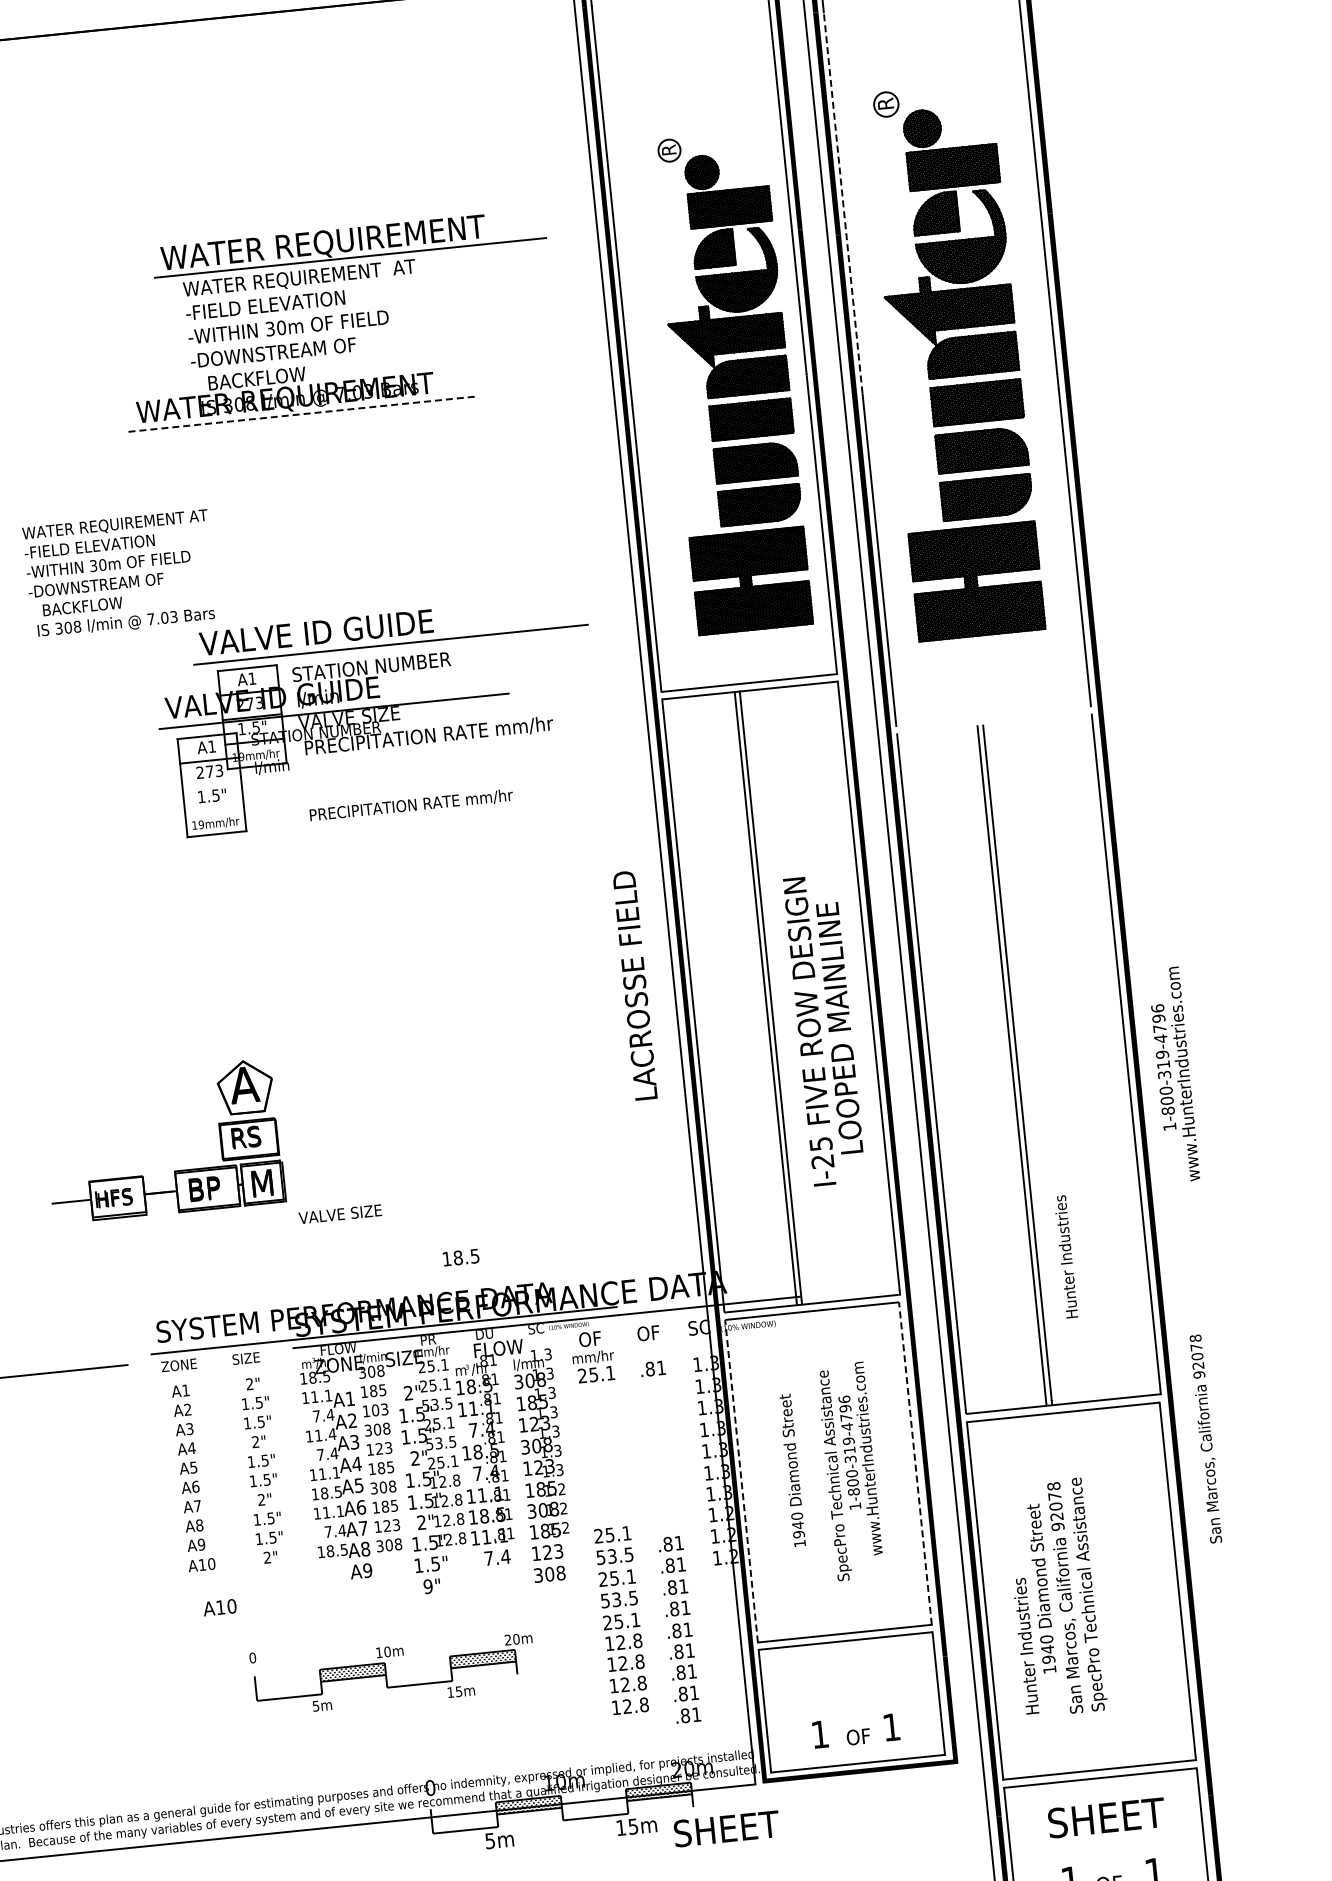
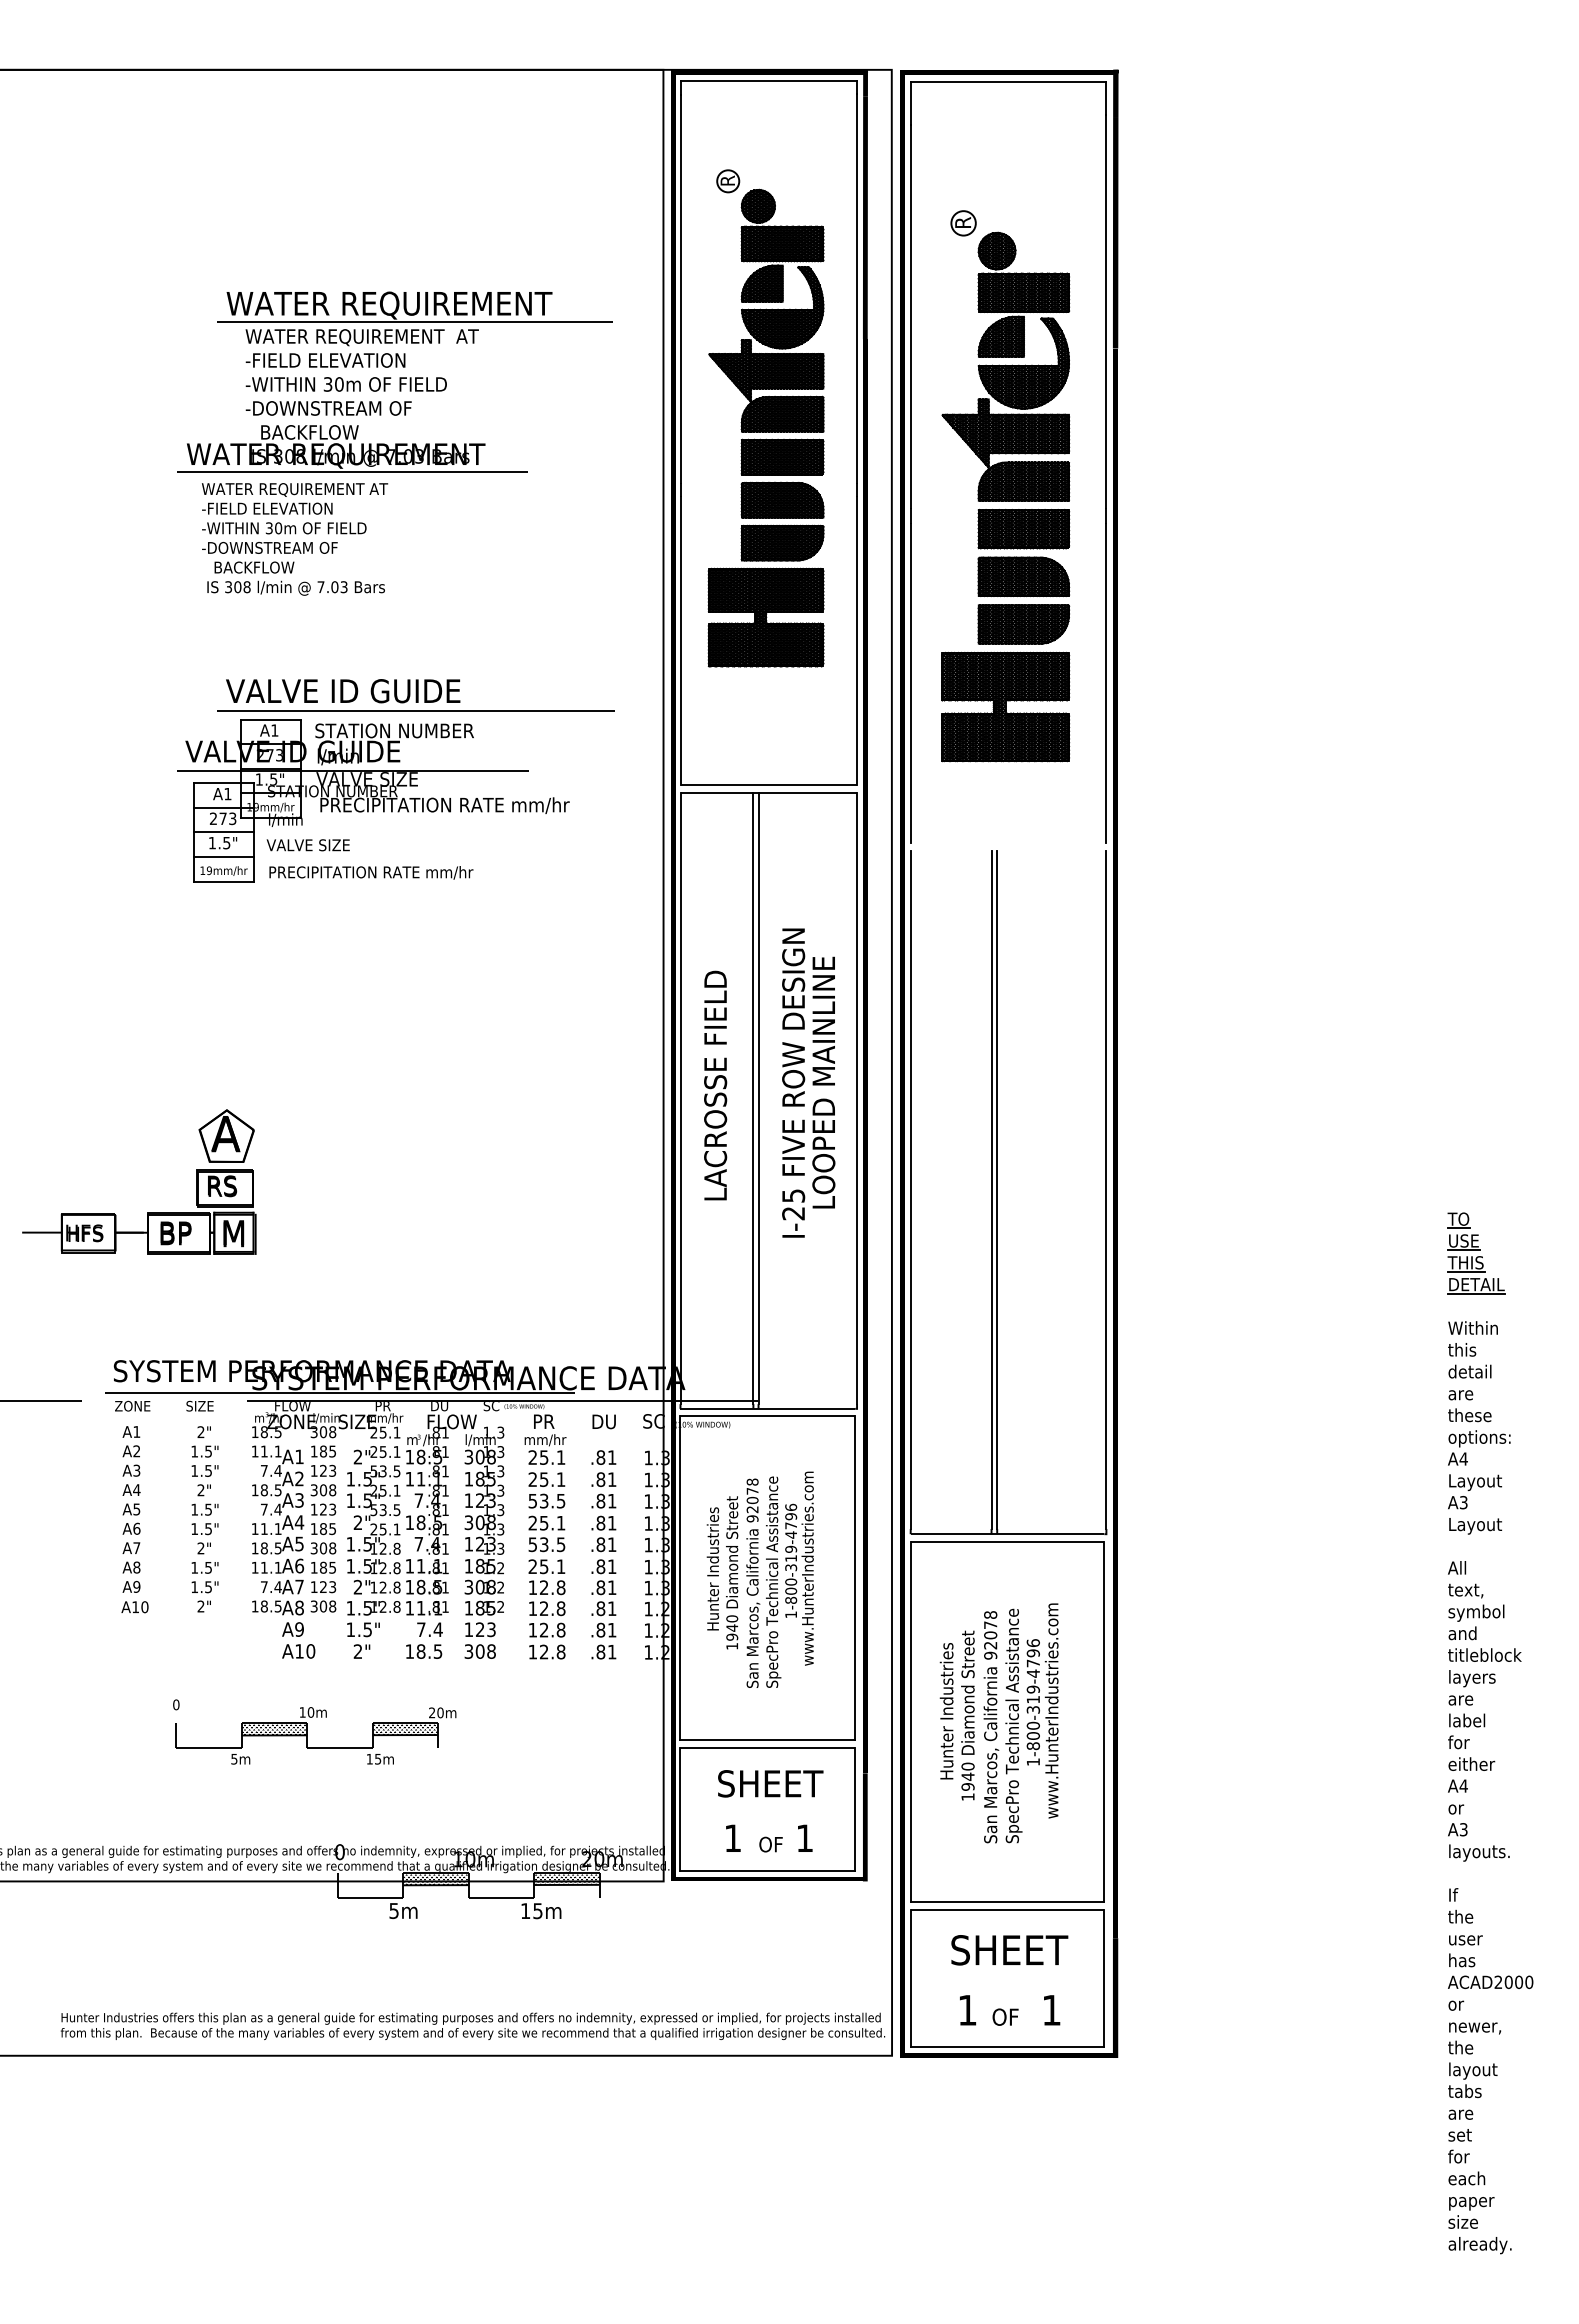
line: (842, 202) -> (910, 316), dashed -> solid
part: (730, 382) -> (765, 418), moved
line: (303, 414) -> (352, 472), dashed -> solid
text: (120, 574) -> (295, 539), moved
line: (211, 785) -> (223, 832), added
text: (411, 805) -> (371, 872), moved
line: (214, 810) -> (223, 857), added
text: (634, 985) -> (715, 1085), moved
text: (824, 1029) -> (808, 1082), moved
text: (1173, 1074) -> (1042, 1710), moved
text: (339, 1214) -> (307, 845), moved
text: (1065, 1256) -> (712, 1568), moved
text: (461, 1257) -> (424, 1651), moved
text: (649, 1332) -> (603, 1421), OF -> DU
text: (590, 1338) -> (544, 1421), OF -> PR
text: (375, 1409) -> (323, 1470), 103 -> 123
text: (324, 1435) -> (270, 1490), 11.4 -> 18.5
text: (1206, 1438) -> (753, 1582), moved
line: (915, 1462) -> (855, 1577), dashed -> solid
line: (741, 1480) -> (680, 1577), dashed -> solid
text: (427, 1586) -> (357, 1651), 9" -> 2"
text: (219, 1607) -> (298, 1651), moved
text: (621, 1620) -> (546, 1565), moved
text: (679, 1629) -> (603, 1565), moved
text: (1025, 1646) -> (946, 1711), moved
text: (726, 1828) -> (770, 1783), moved

